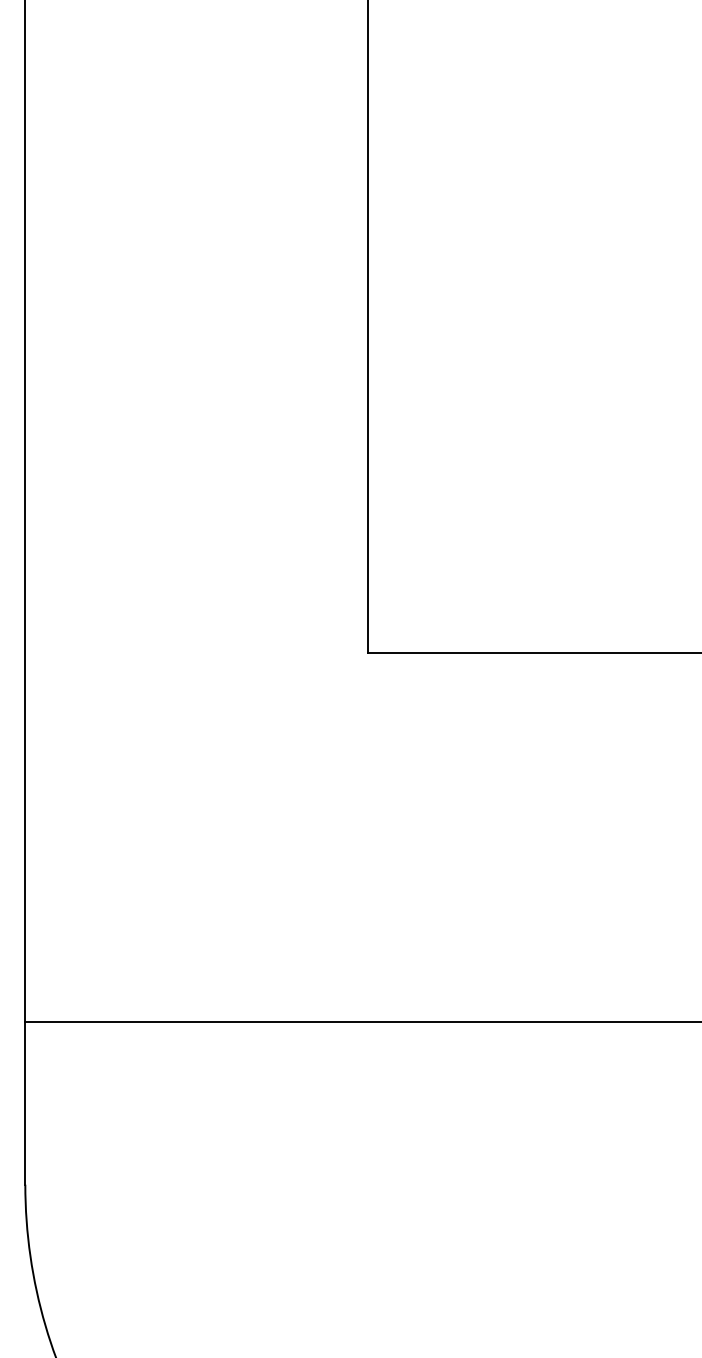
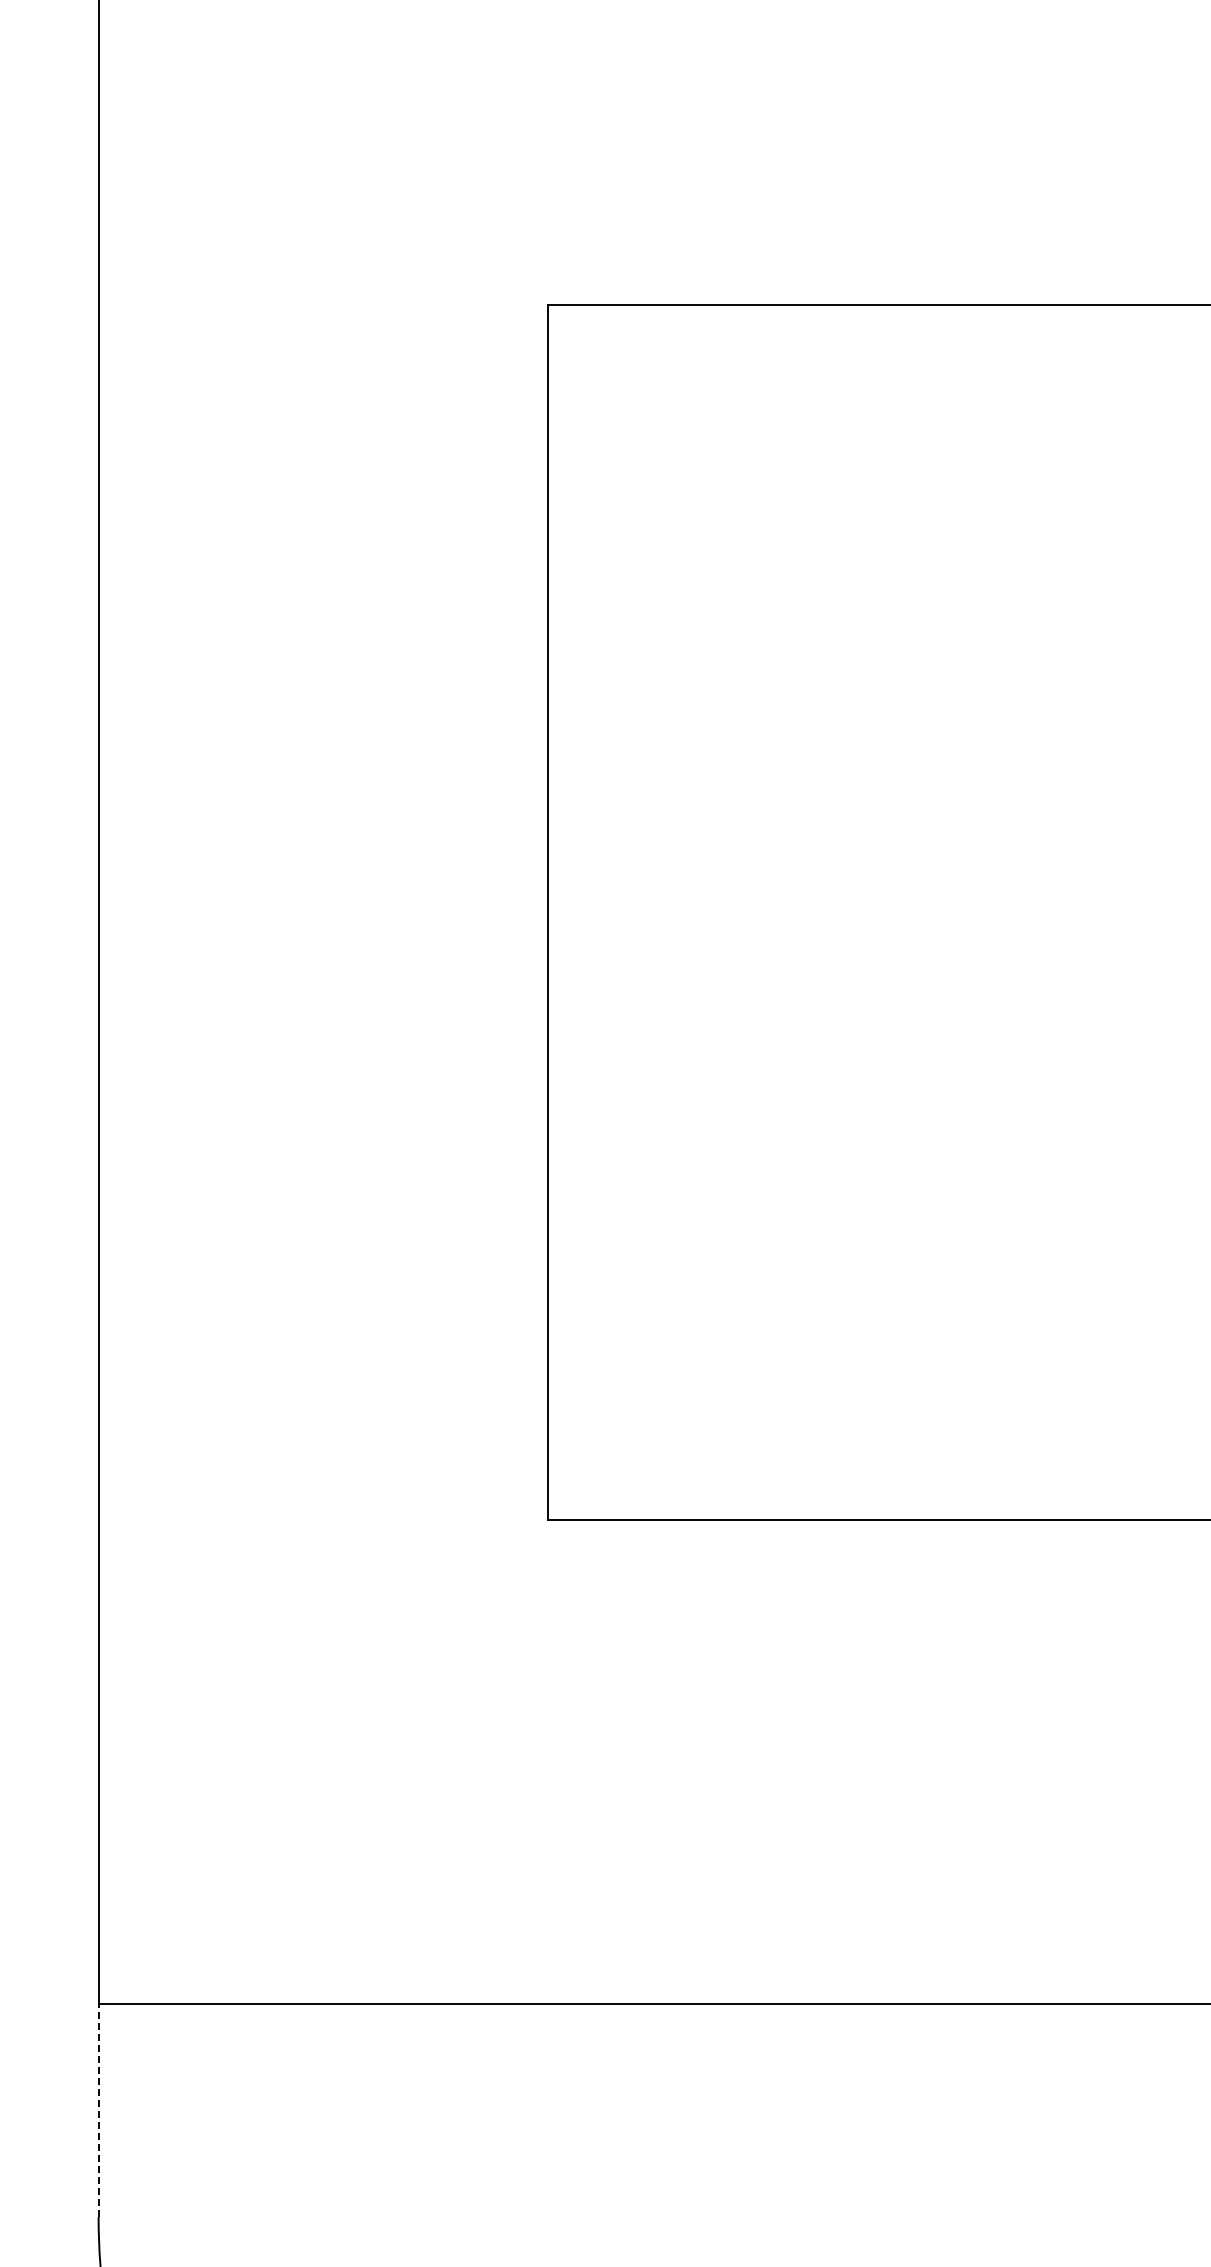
line: (25, 1102) -> (98, 2109), solid -> dashed

